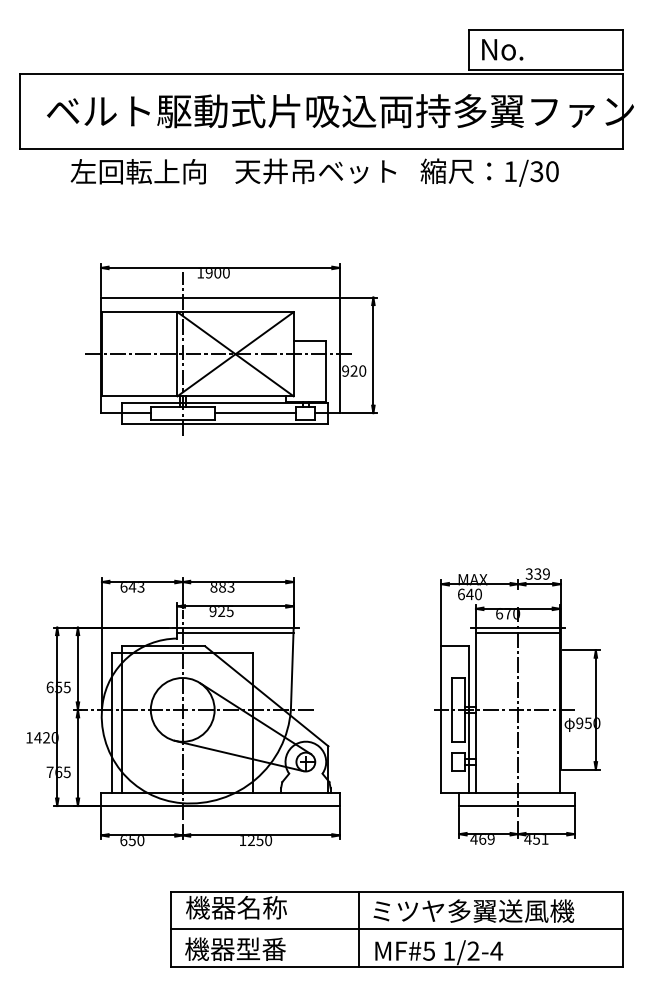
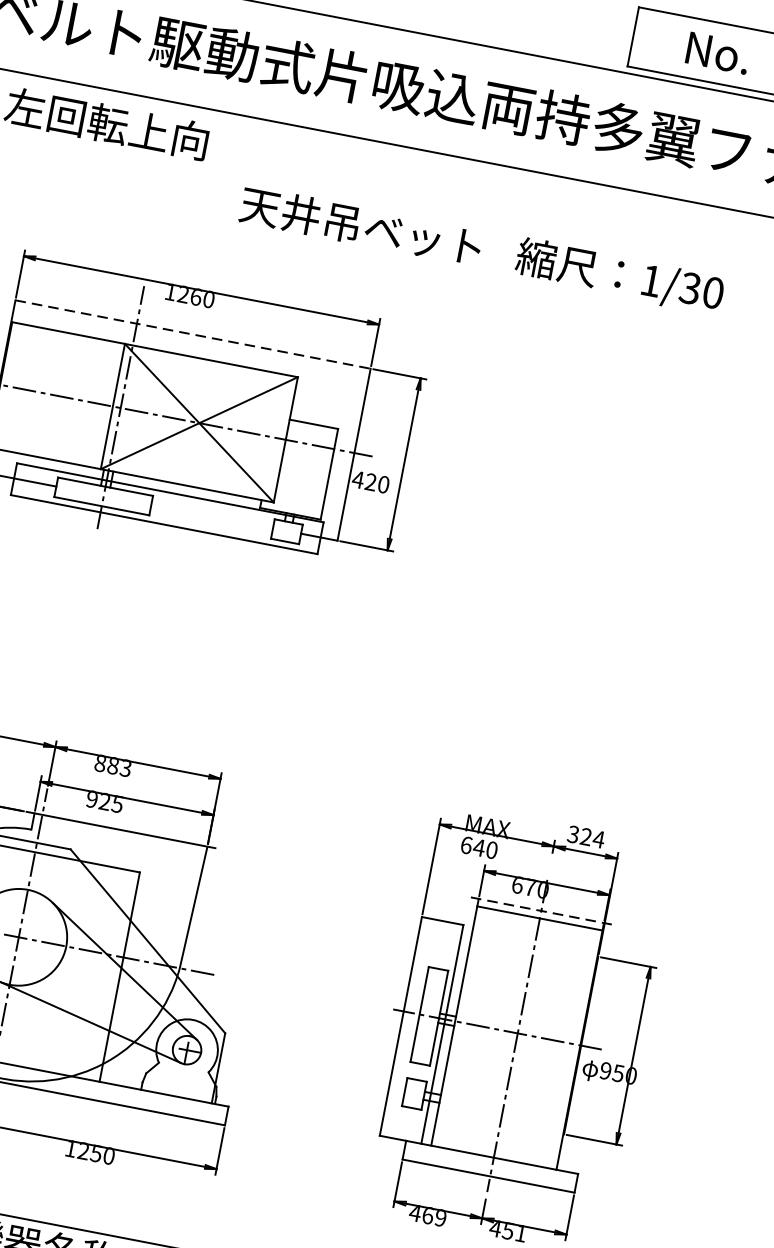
text: (502, 49) -> (718, 52), moved
text: (315, 171) -> (360, 226), moved
text: (489, 172) -> (619, 276), moved
text: (213, 273) -> (189, 296), 1900 -> 1260
line: (220, 297) -> (193, 334), solid -> dashed
text: (345, 370) -> (358, 478), 920 -> 420
line: (255, 413) -> (212, 517), removed
text: (542, 573) -> (593, 837), 339 -> 324
line: (518, 627) -> (542, 910), solid -> dashed
line: (235, 632) -> (119, 837), removed

